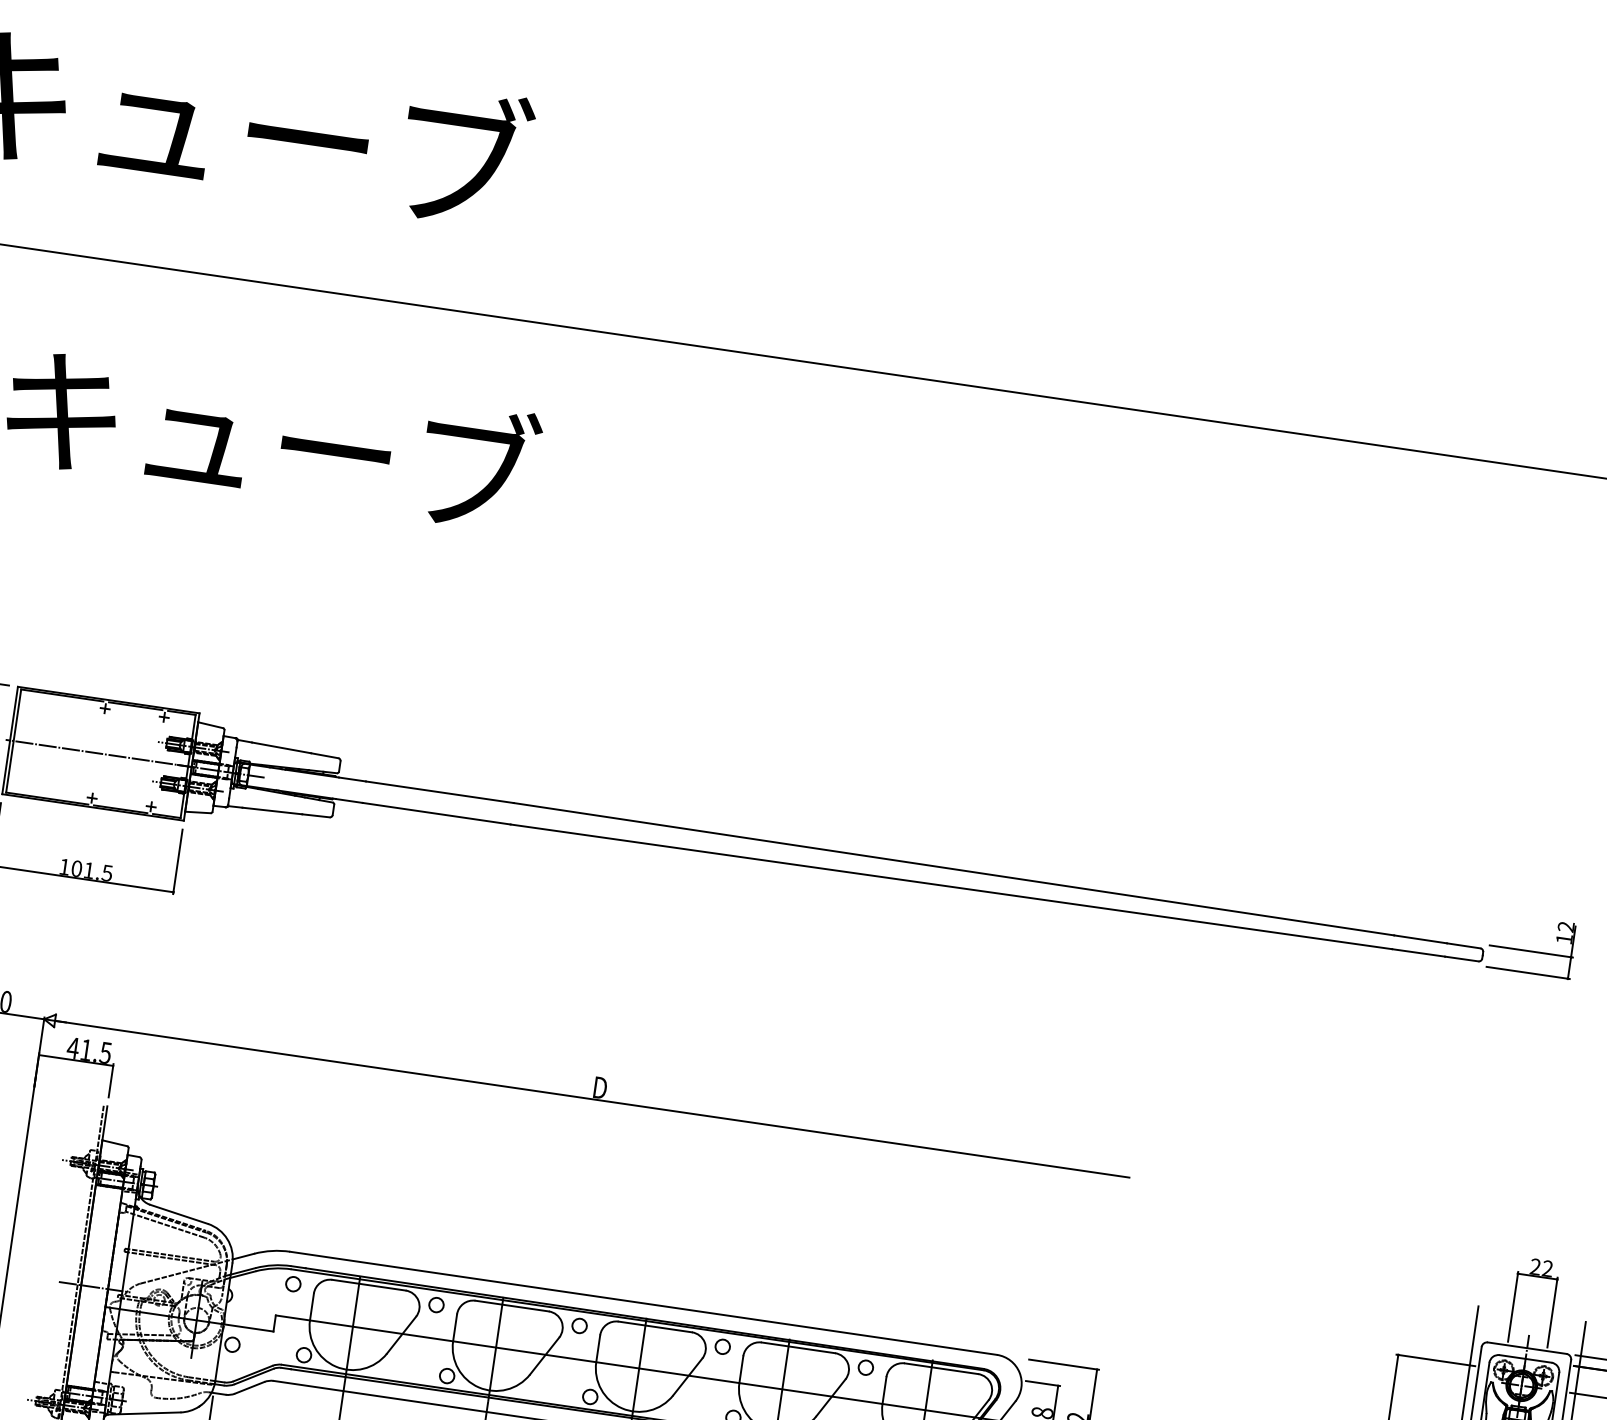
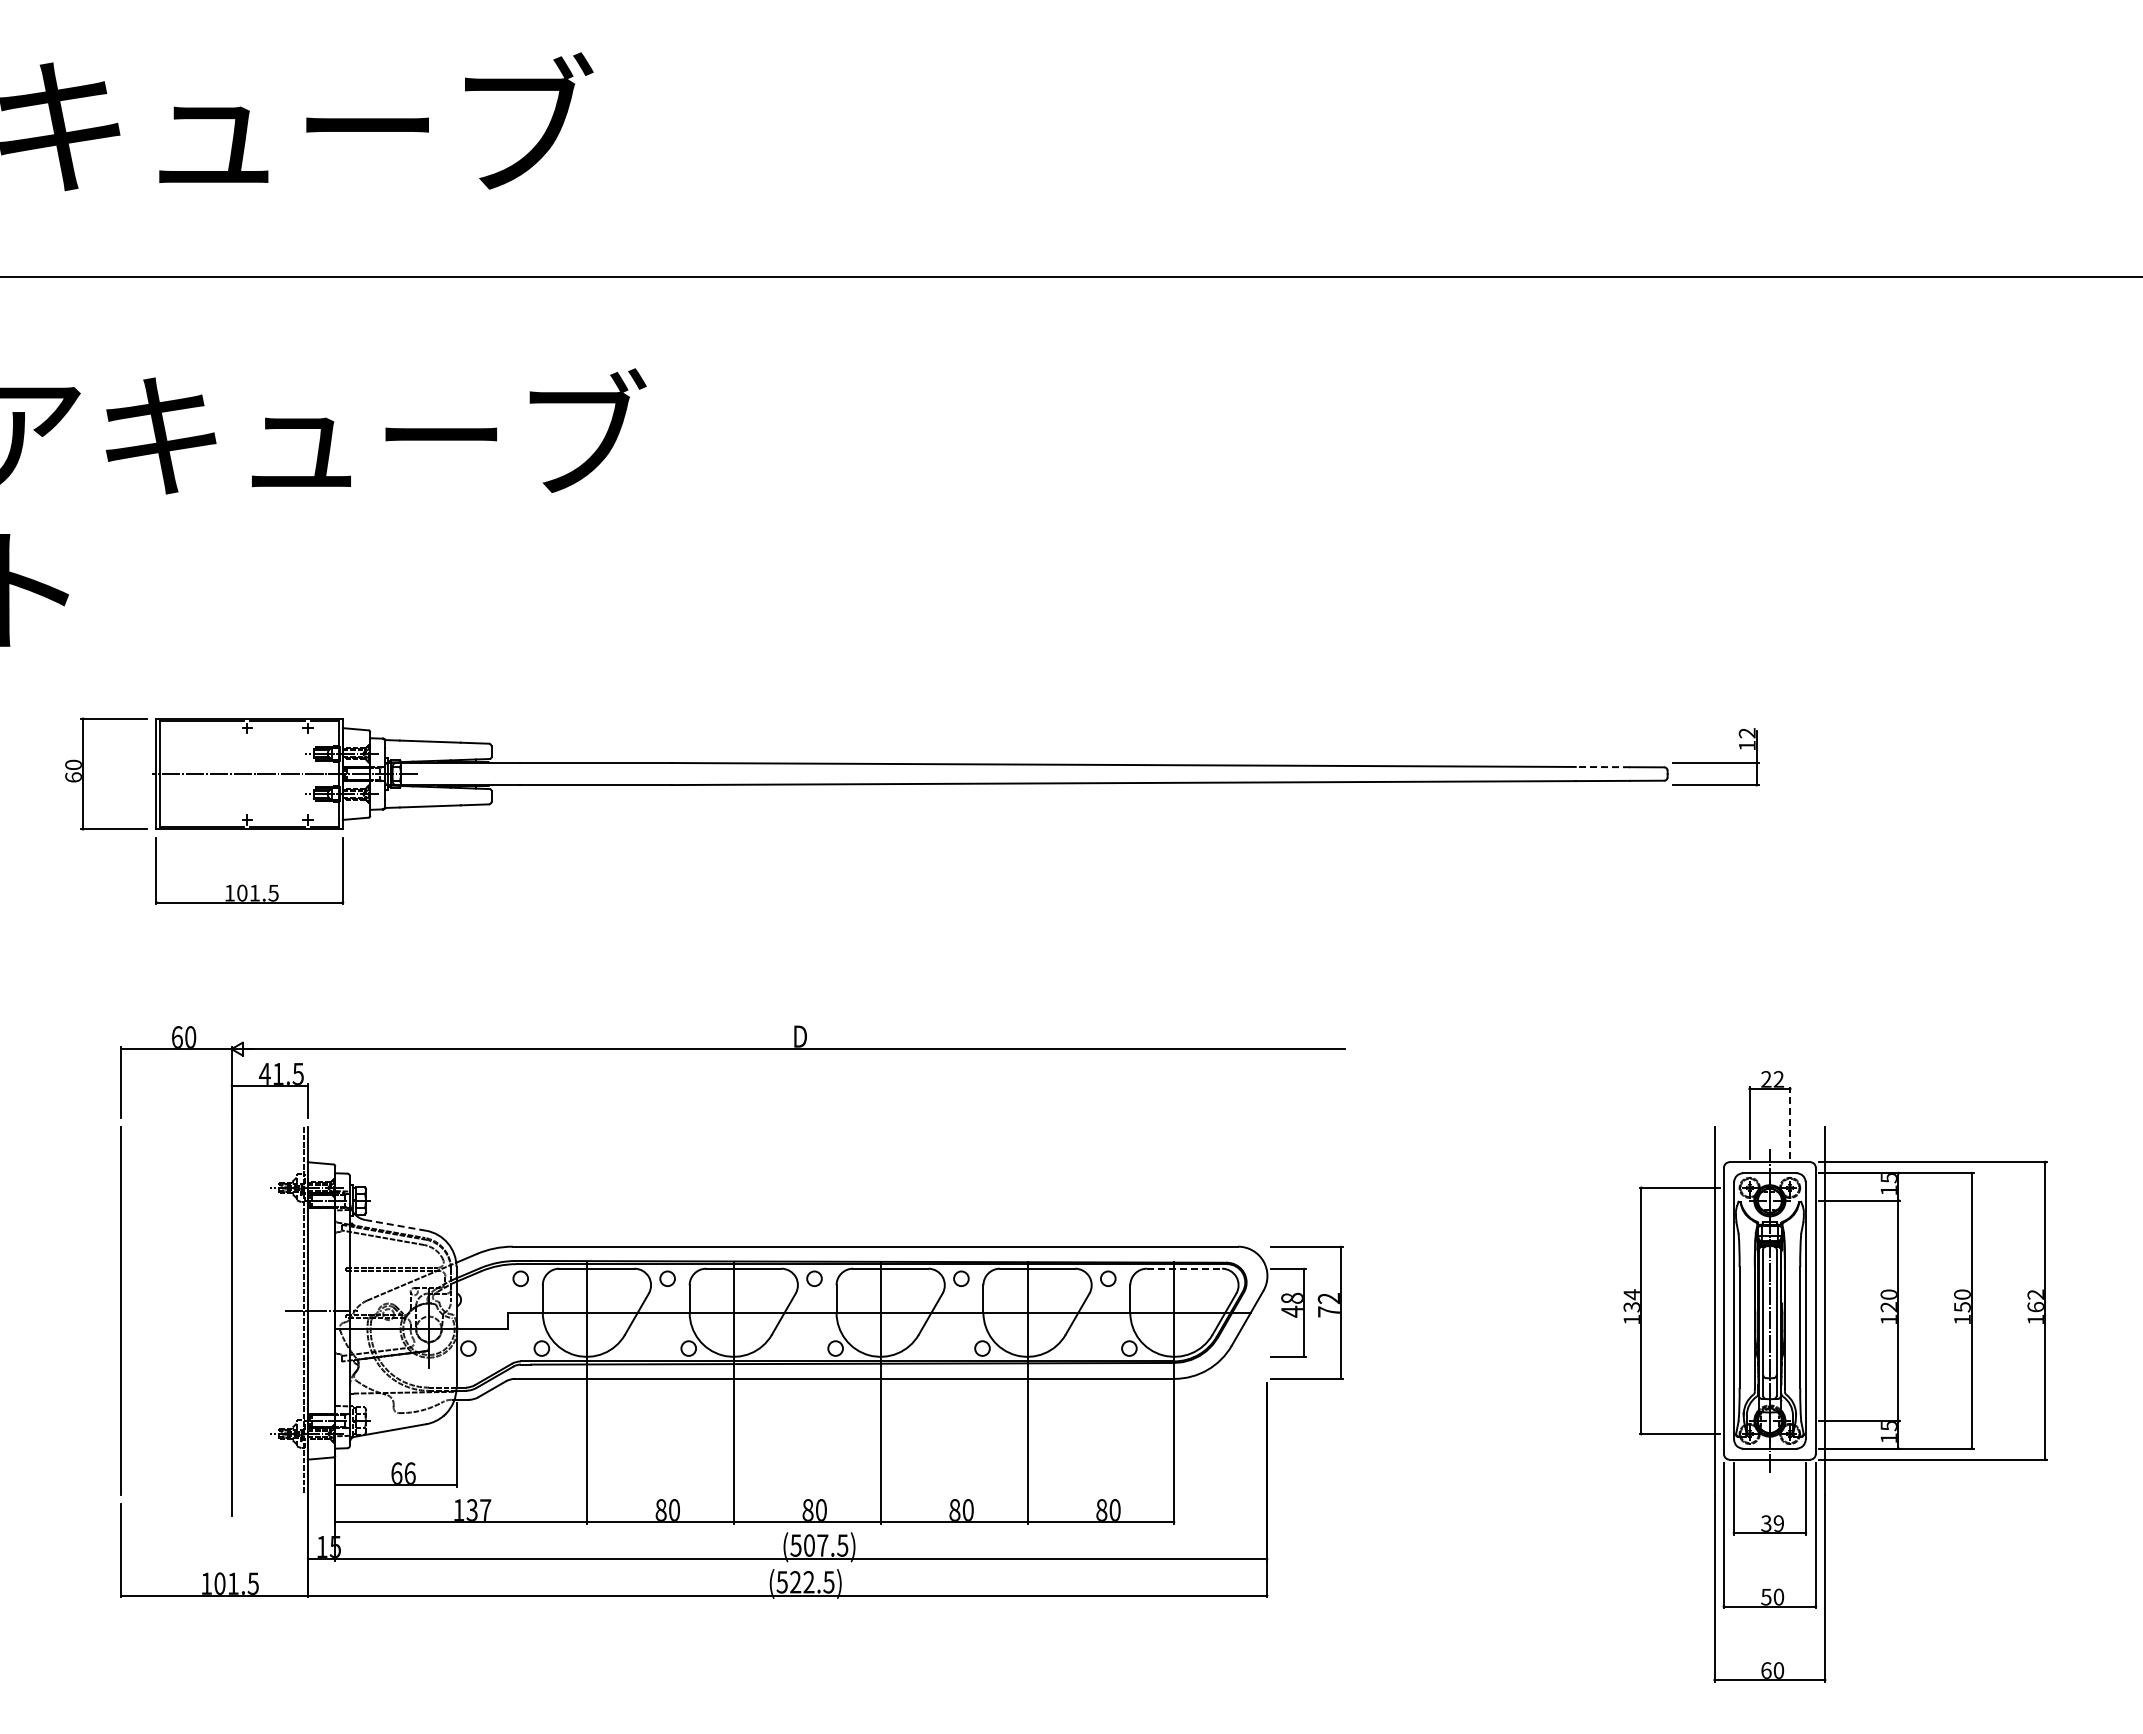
line: (1420, 939) -> (1602, 767), solid -> dashed
line: (178, 1214) -> (395, 1225), solid -> dashed
line: (1552, 1312) -> (1790, 1122), solid -> dashed
line: (941, 1368) -> (1184, 1268), solid -> dashed

